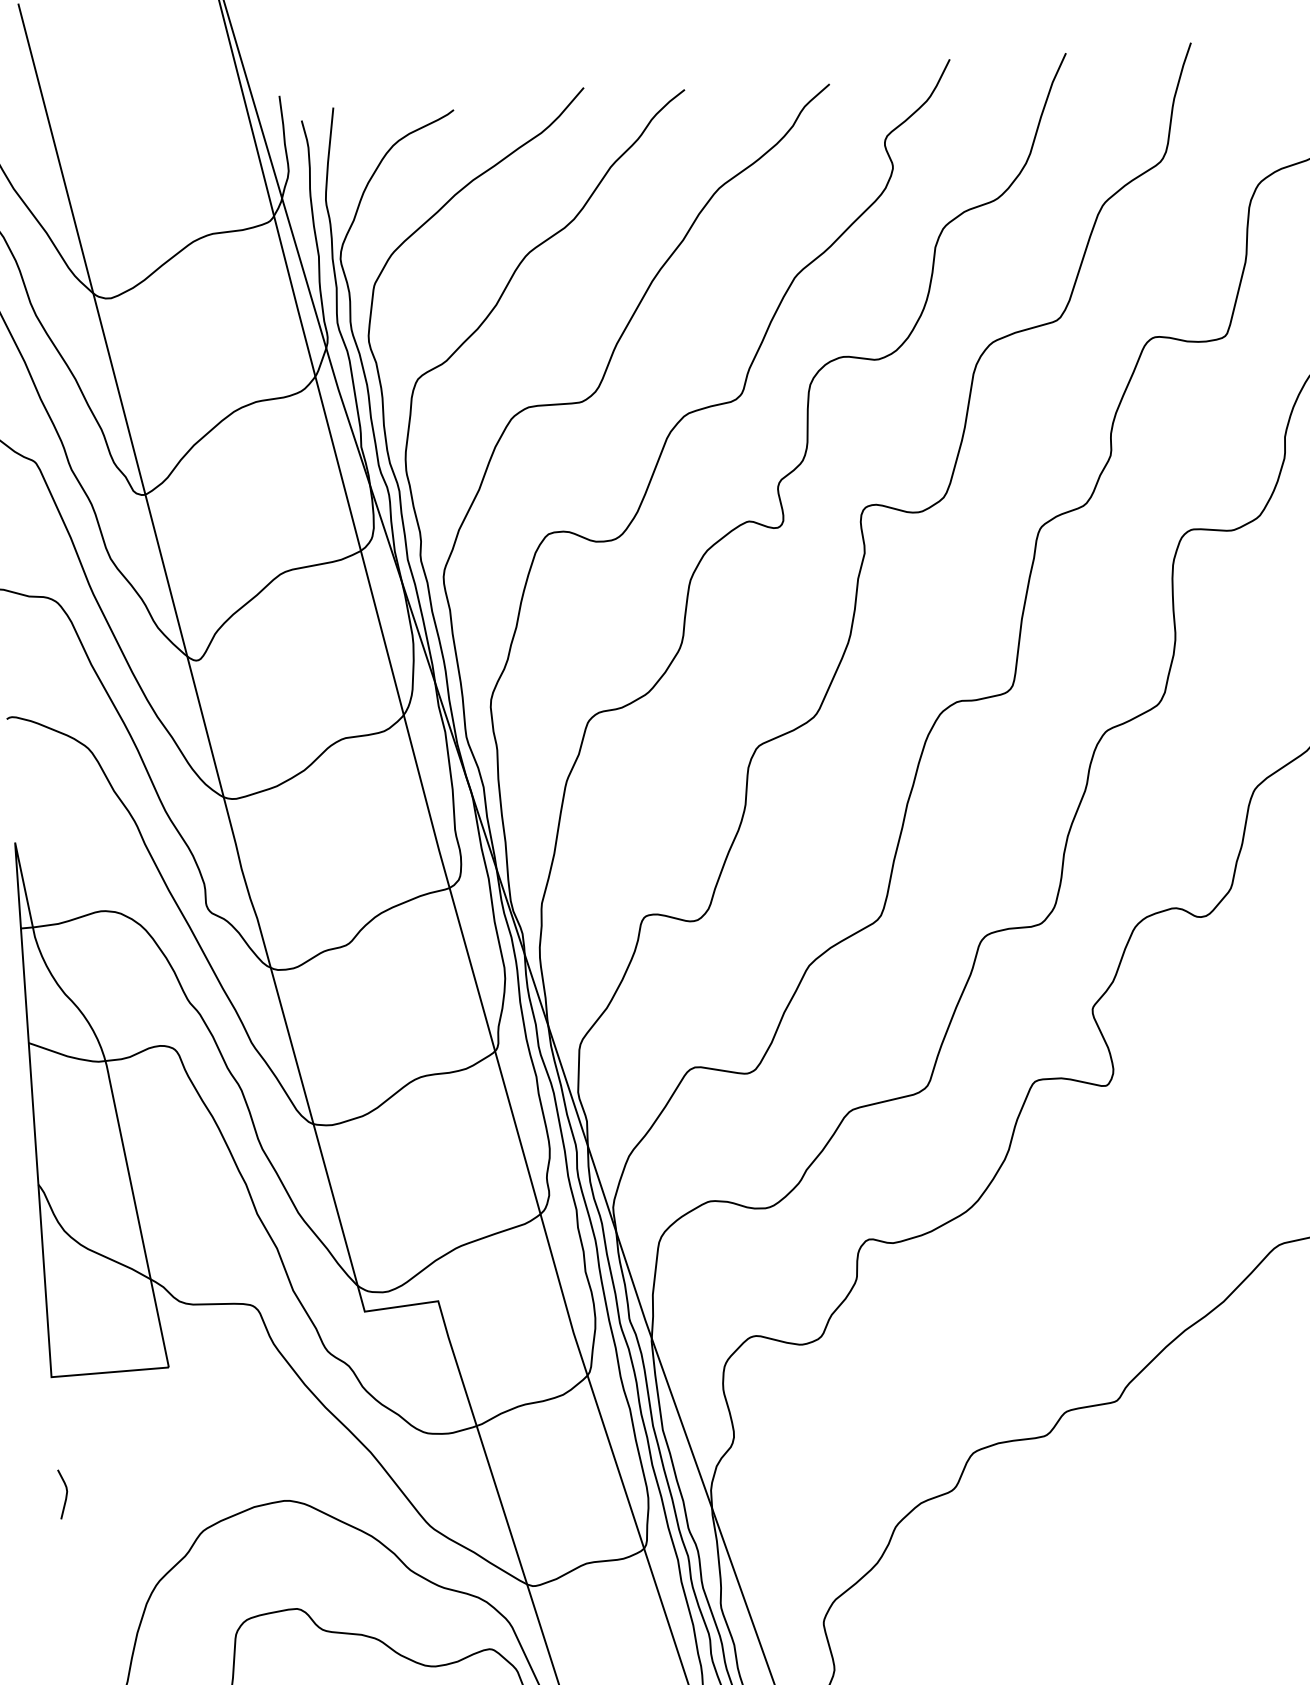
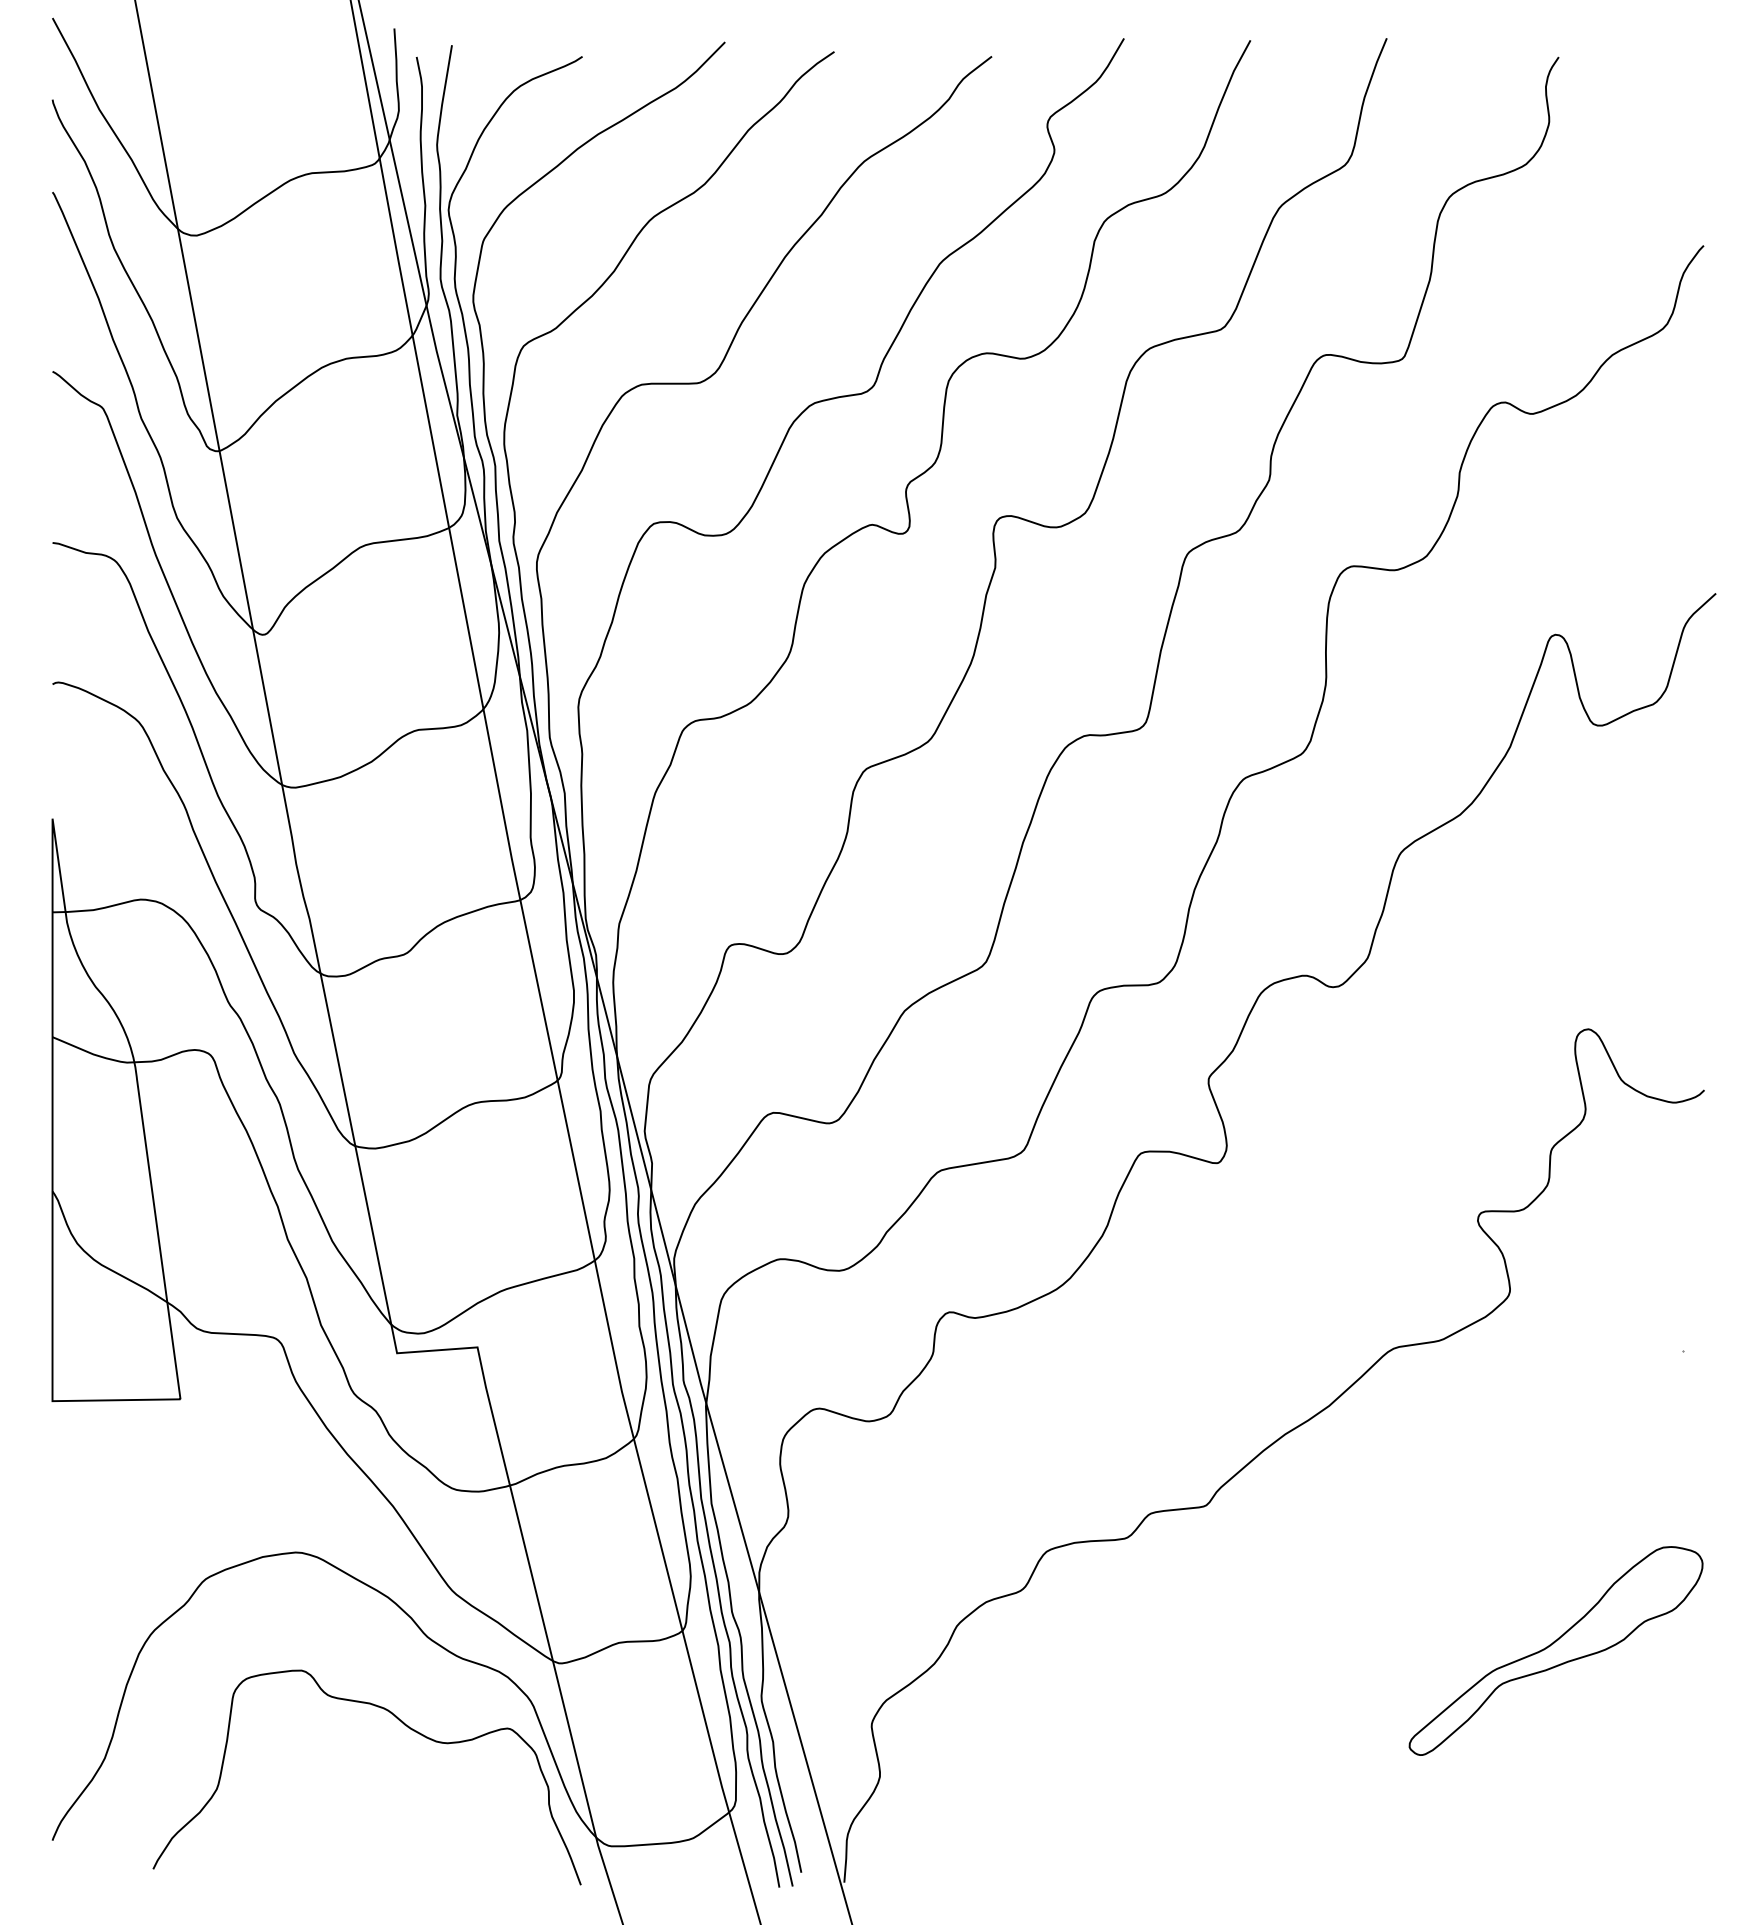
curve: (65, 1494) -> (59, 1529), removed

